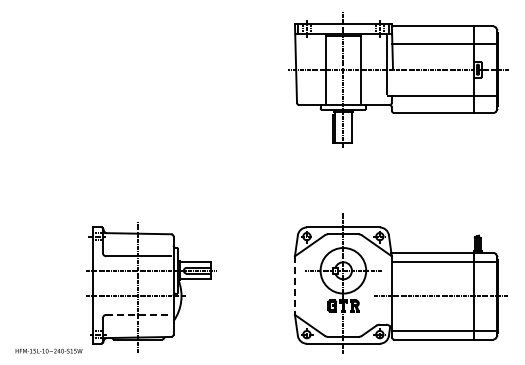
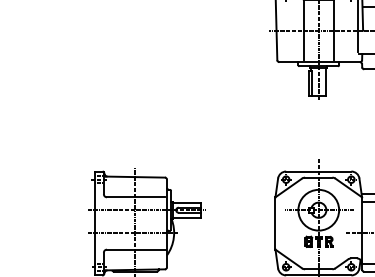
line: (294, 286) -> (275, 224), dashed -> solid
line: (139, 314) -> (136, 249), dashed -> solid

